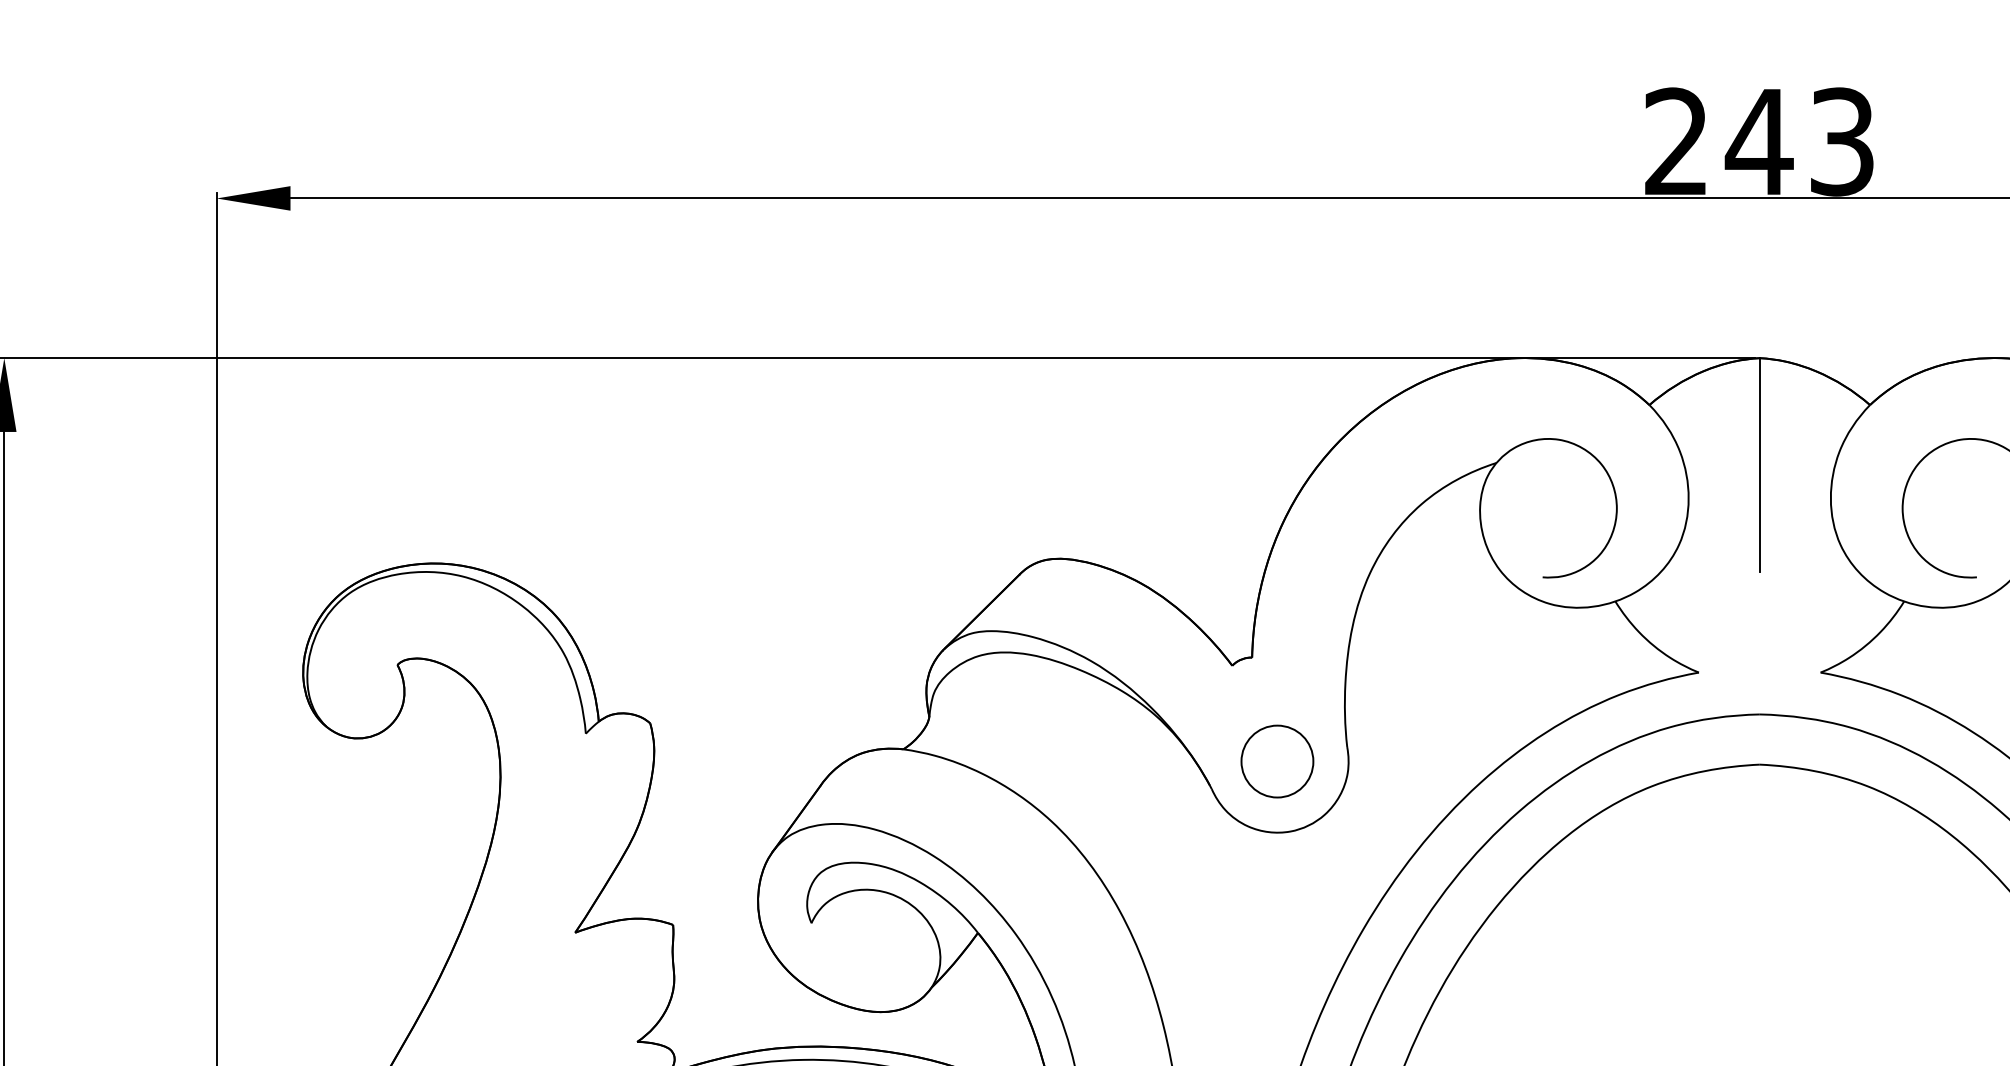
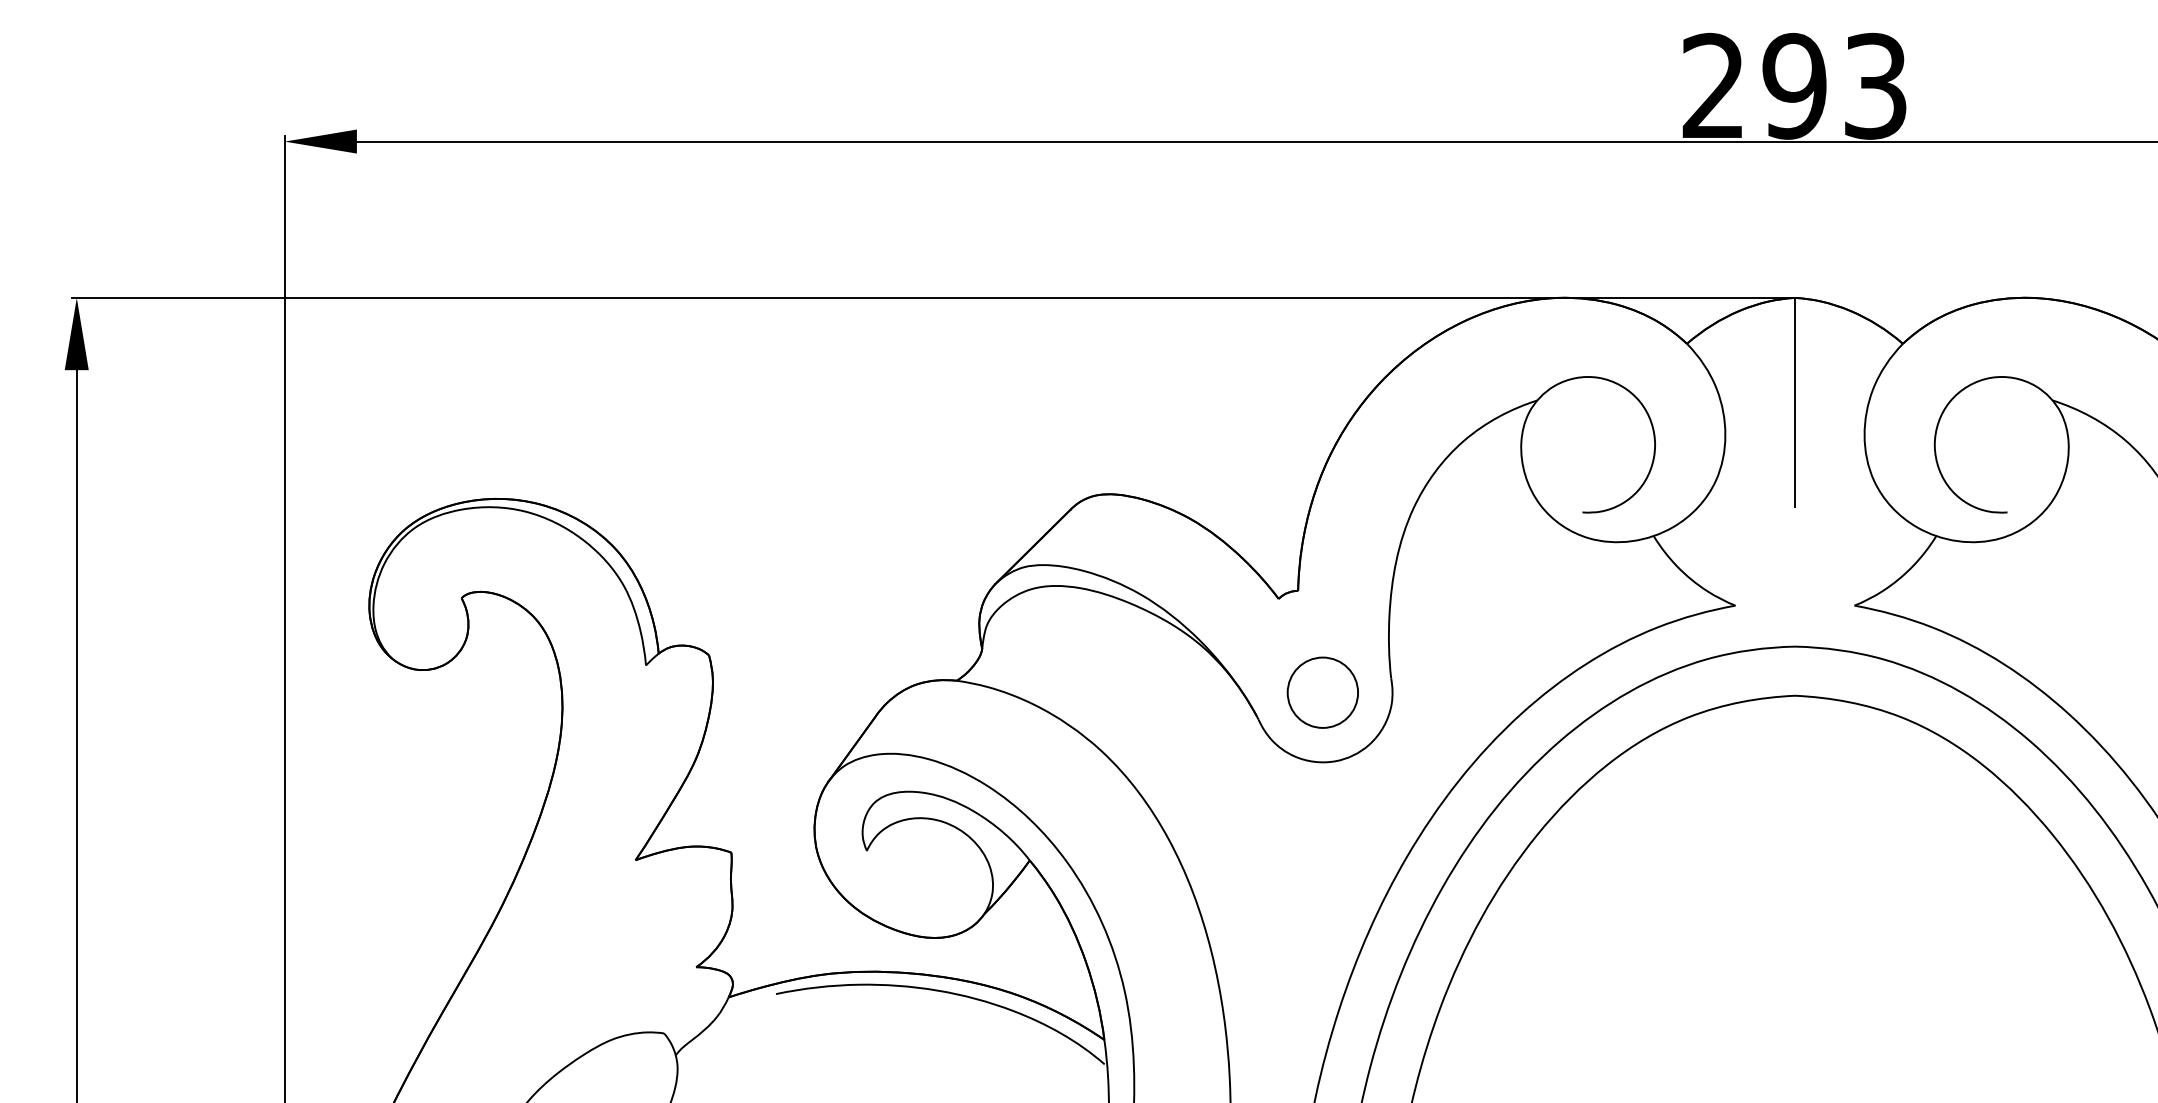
text: (1759, 141) -> (1794, 85), 243 -> 293

